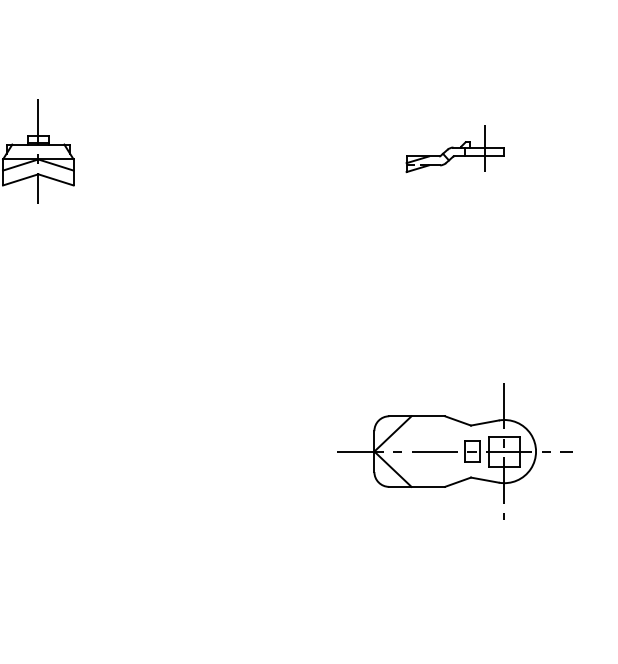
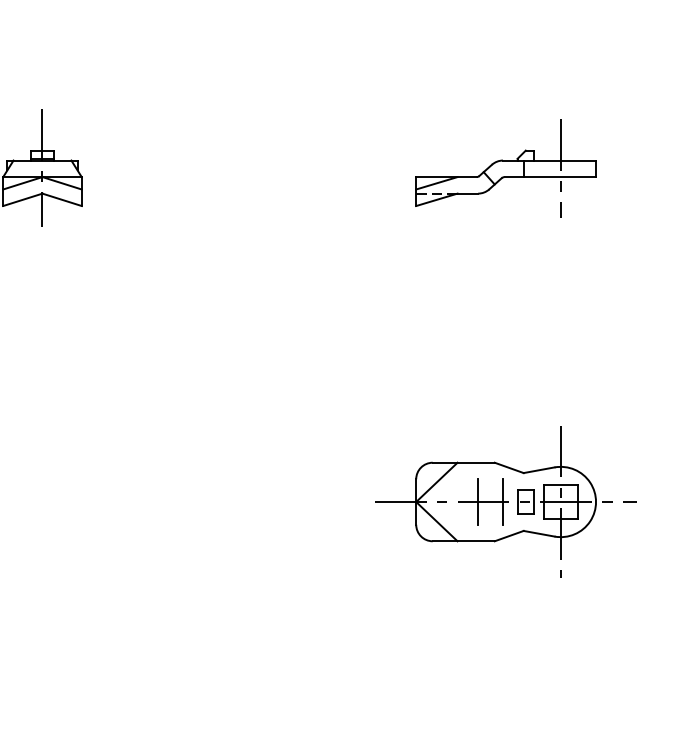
part: (454, 151) -> (505, 168), size x1.67
line: (430, 451) -> (478, 501), added
line: (452, 451) -> (503, 501), added

